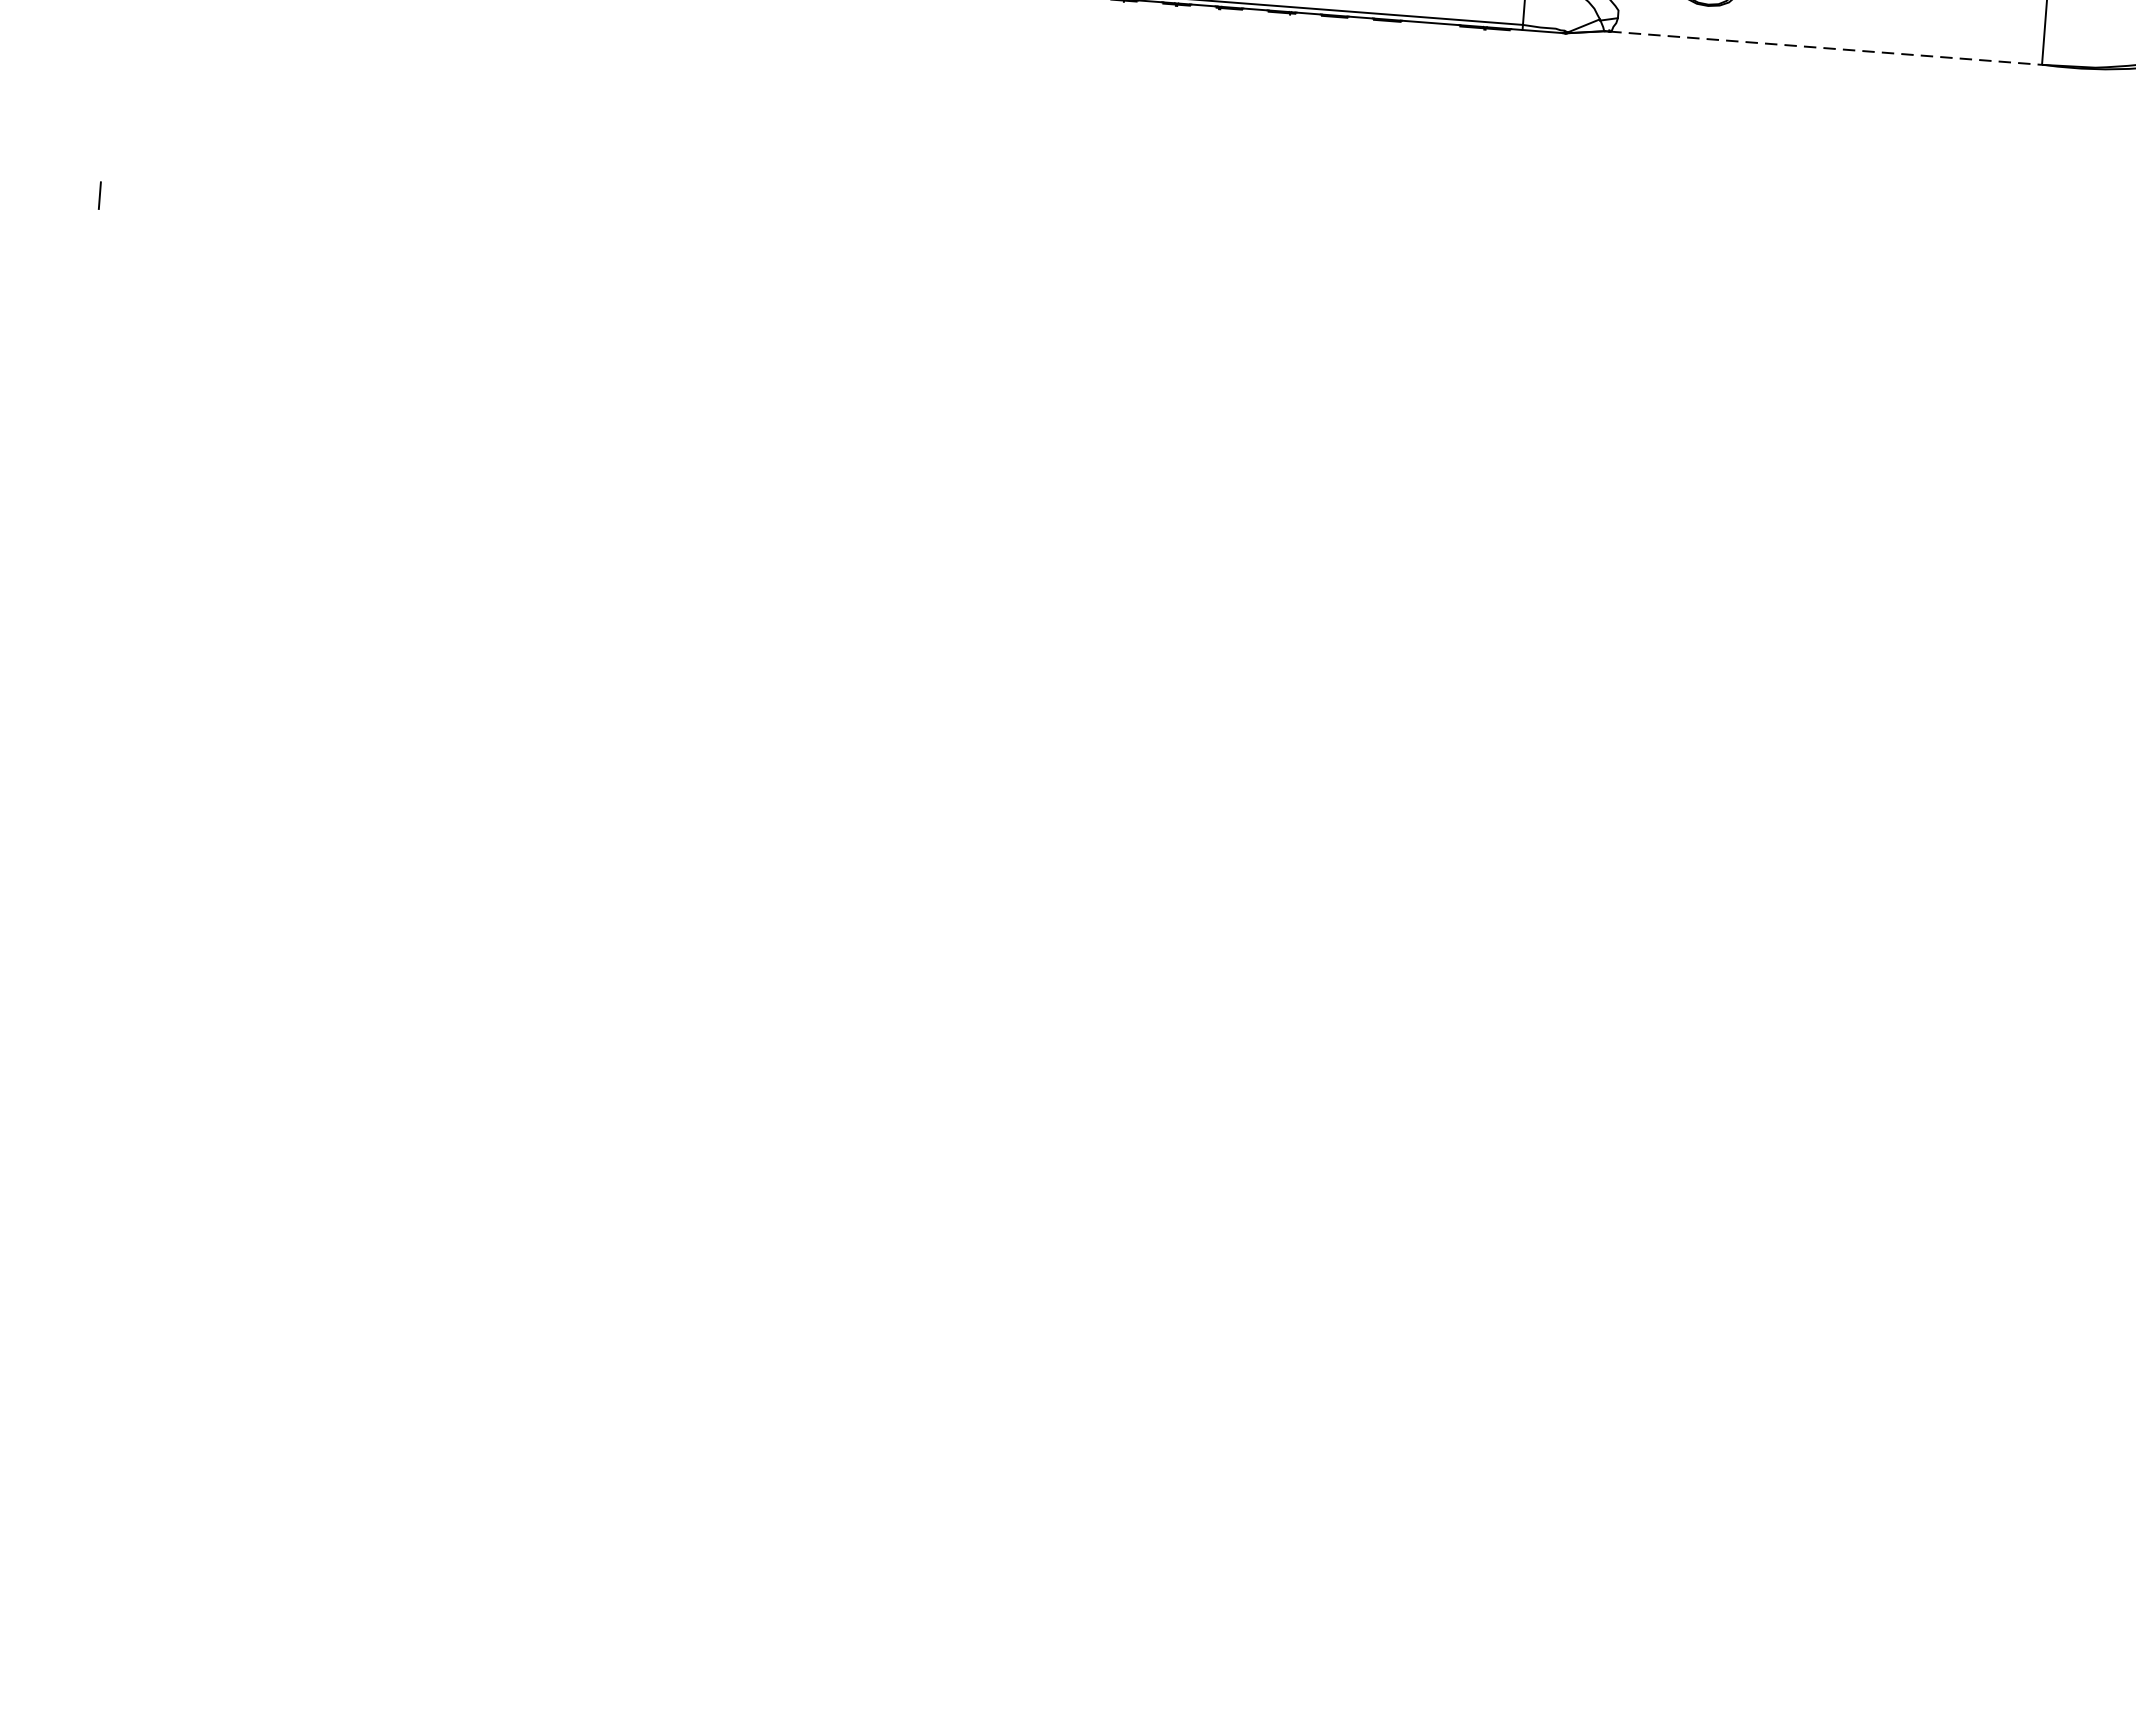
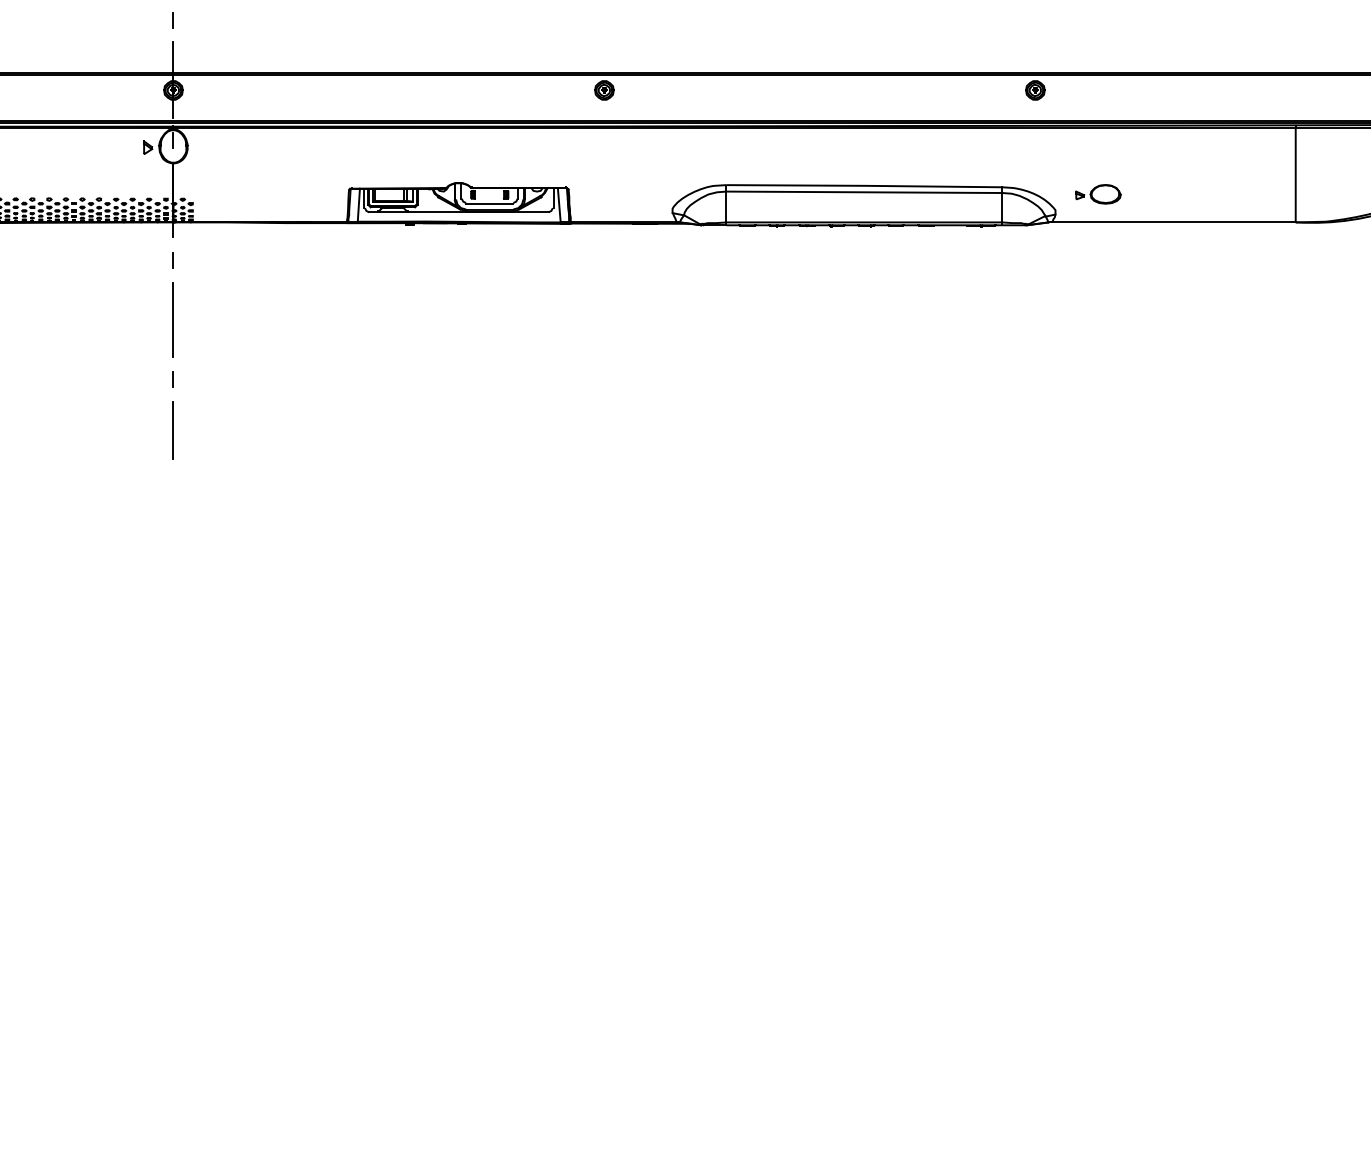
line: (1825, 48) -> (1173, 222), dashed -> solid
line: (42, 83) -> (173, 319), added
line: (98, 194) -> (172, 379), moved
line: (27, 280) -> (173, 430), added

